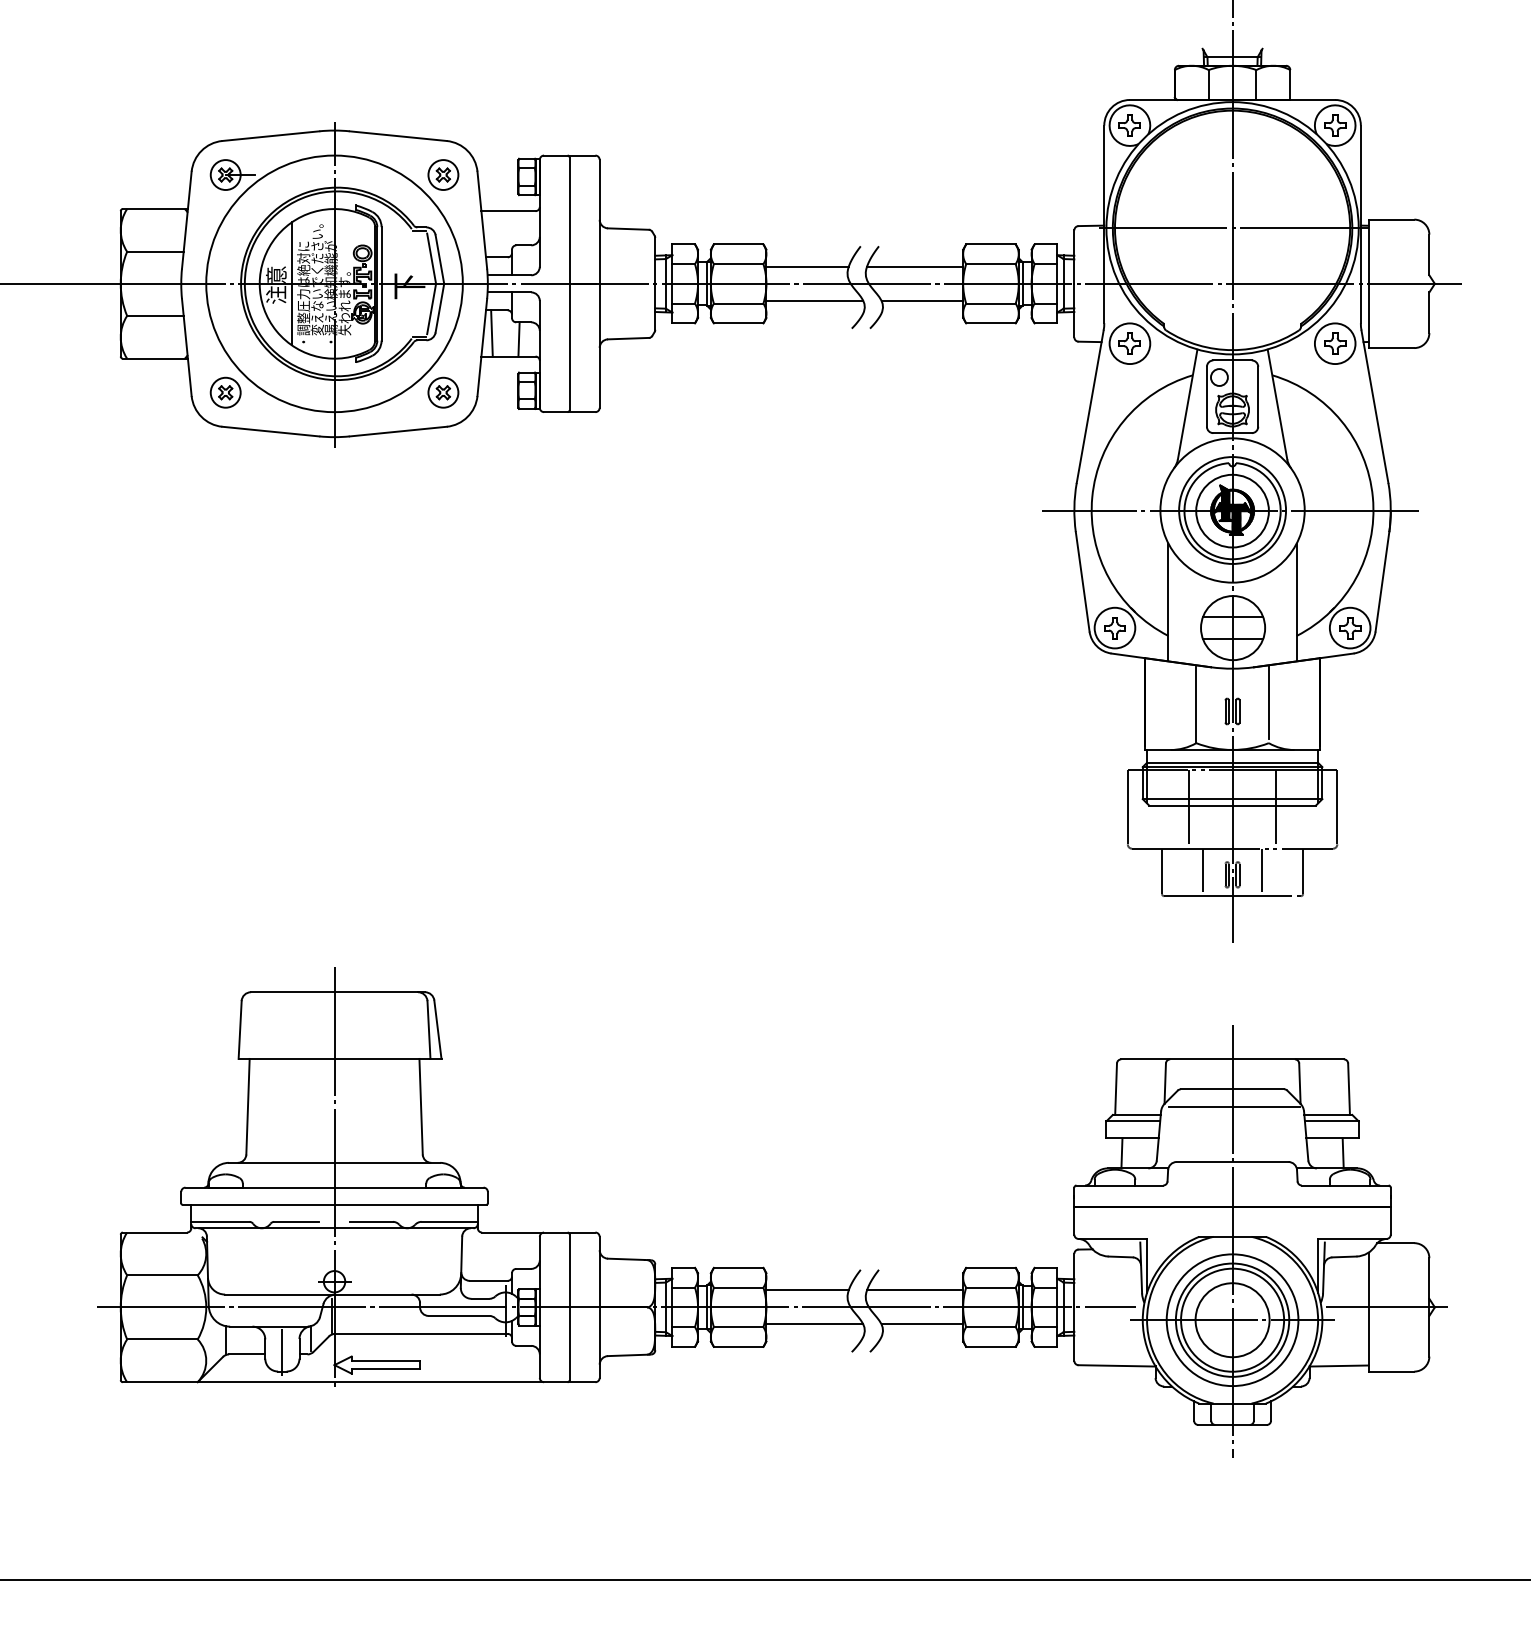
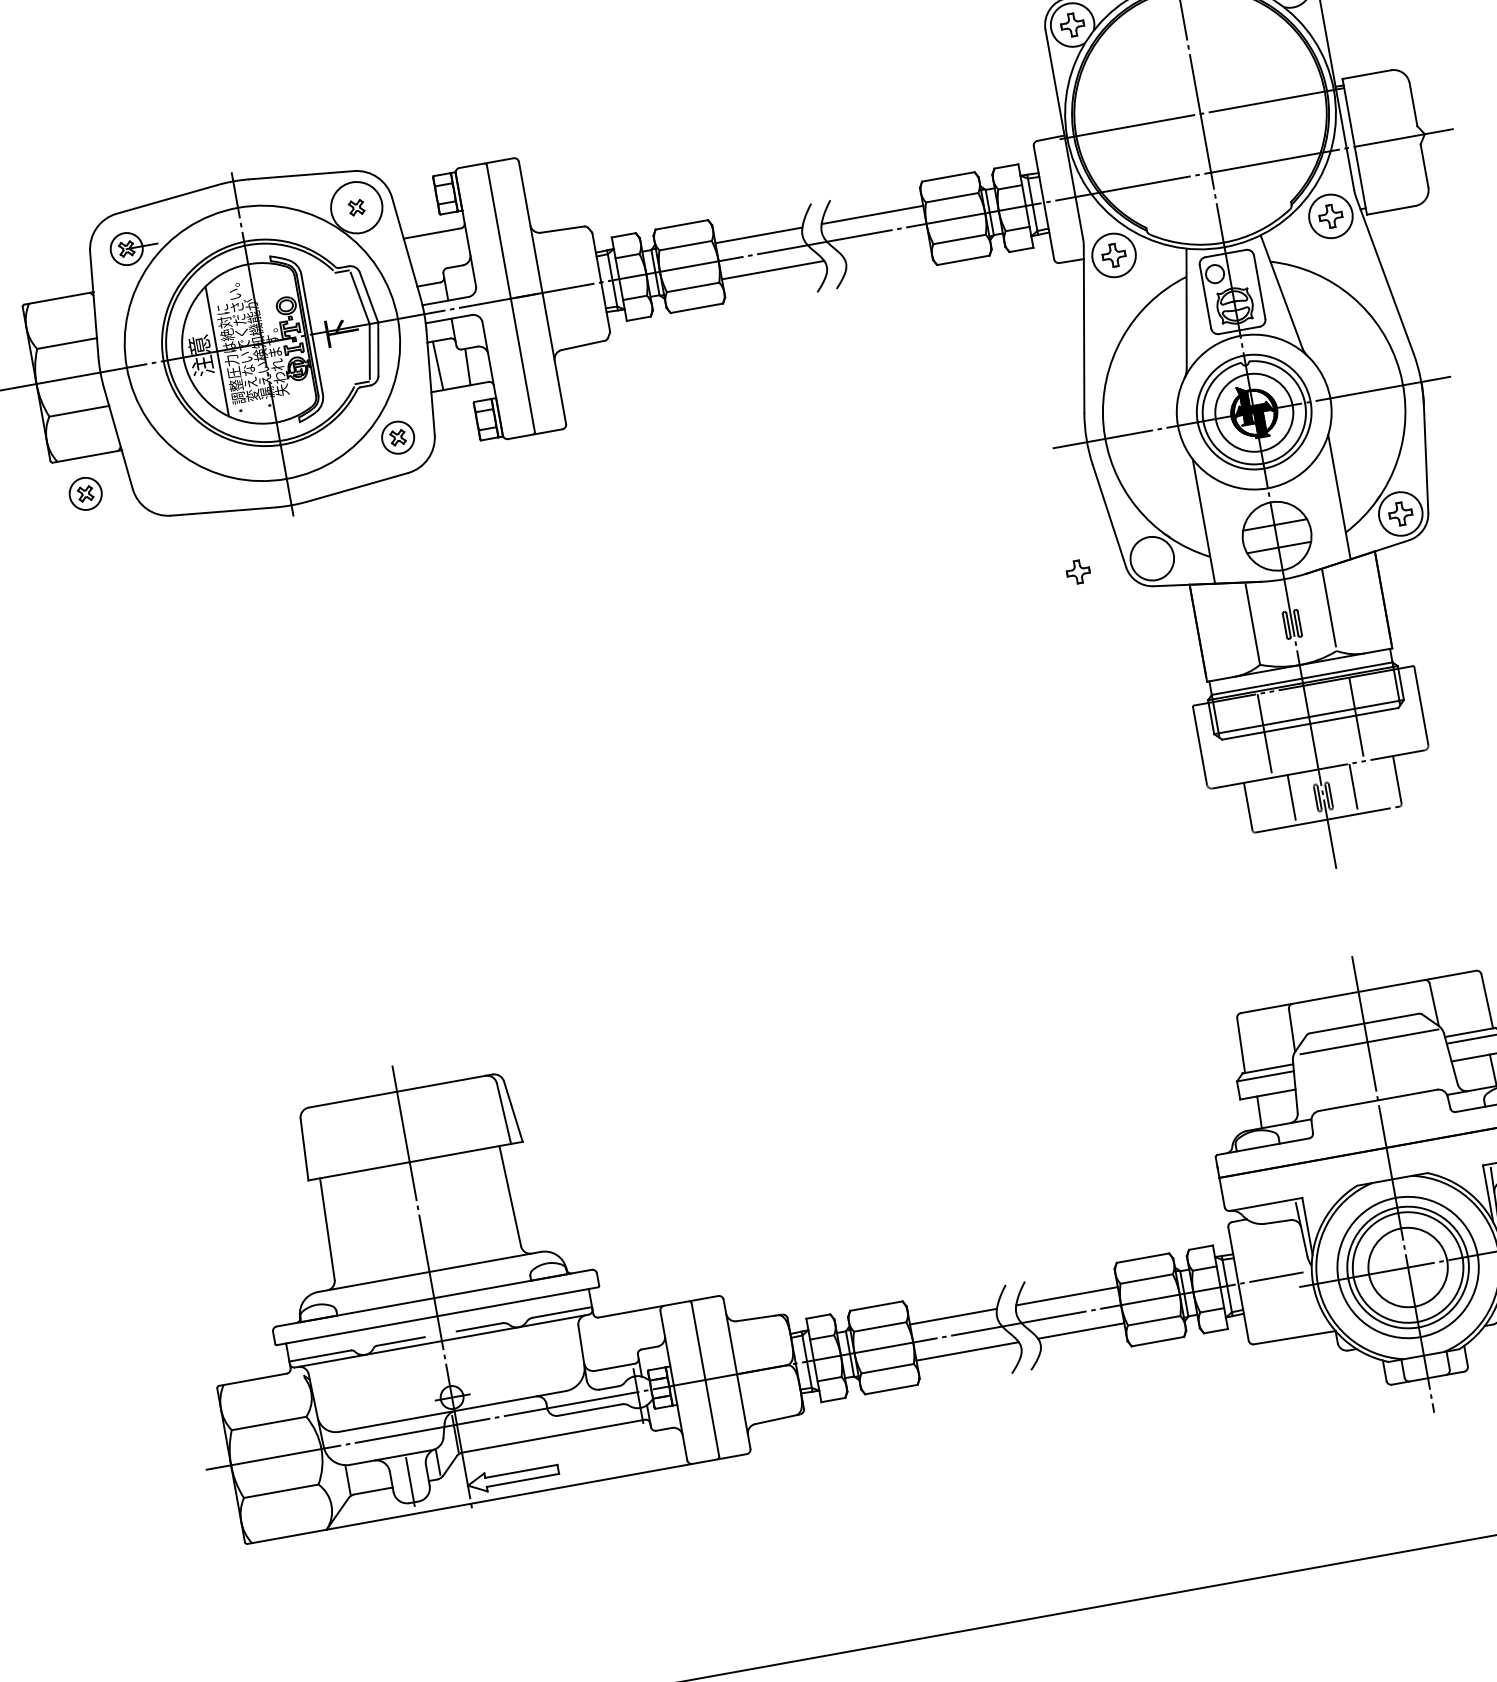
circle: (443, 175) -> (356, 208), size x1.6
line: (922, 300) -> (886, 249), removed
part: (225, 392) -> (85, 493), moved
part: (1114, 628) -> (1077, 572), moved

